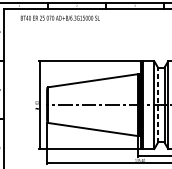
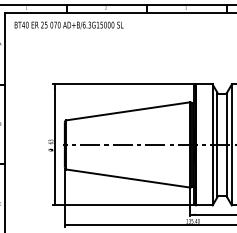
text: (59, 18) -> (68, 25), moved
line: (157, 104) -> (217, 144), dashed -> solid

